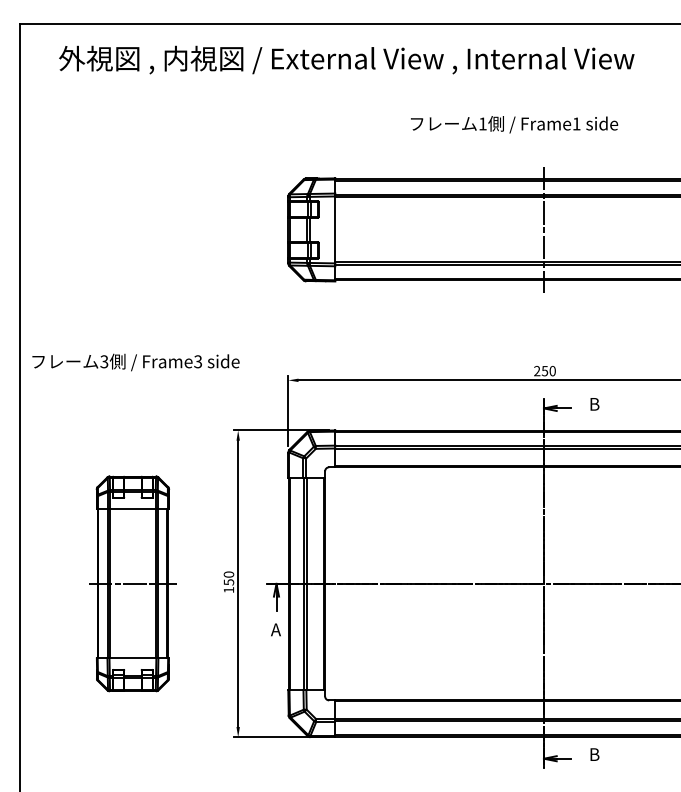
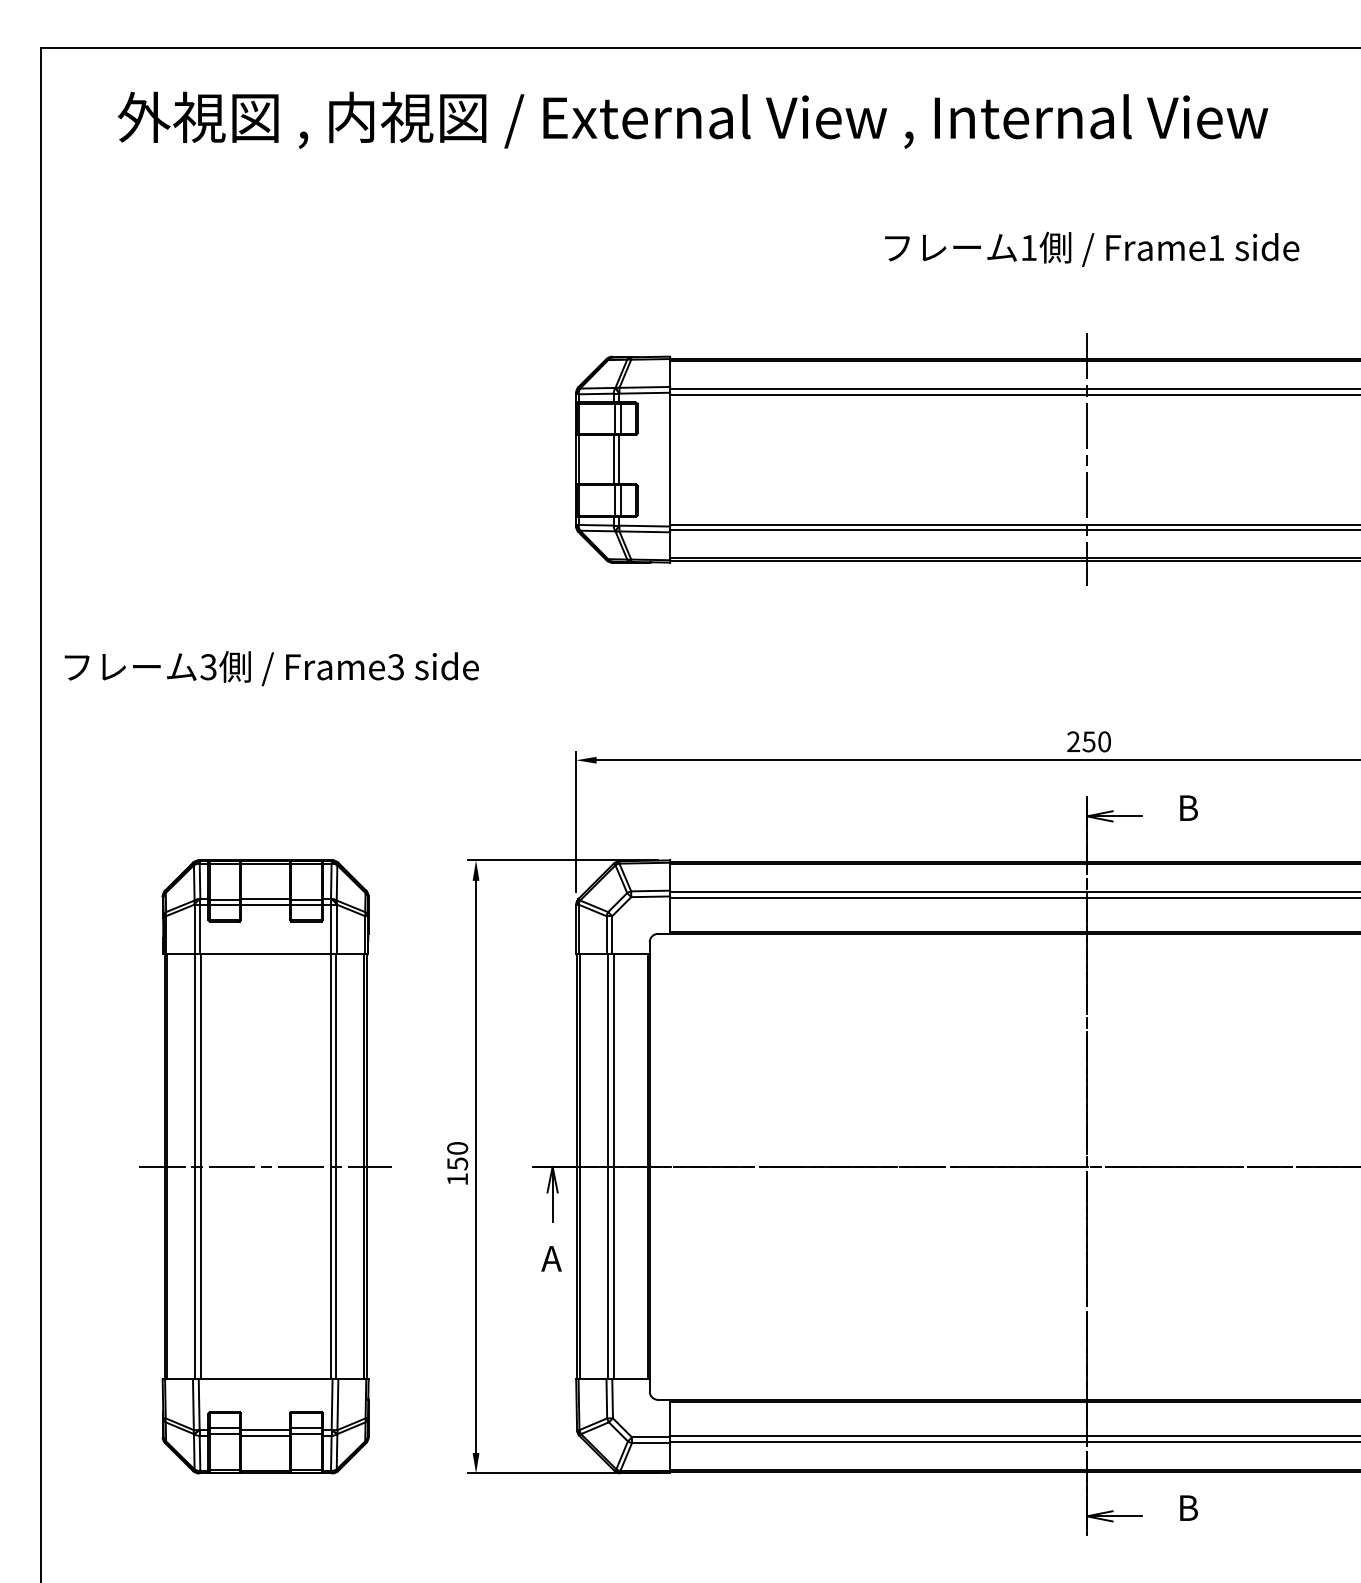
text: (514, 124) -> (1092, 248), moved
text: (135, 362) -> (270, 668), moved
part: (132, 583) -> (264, 1166), size x1.43

